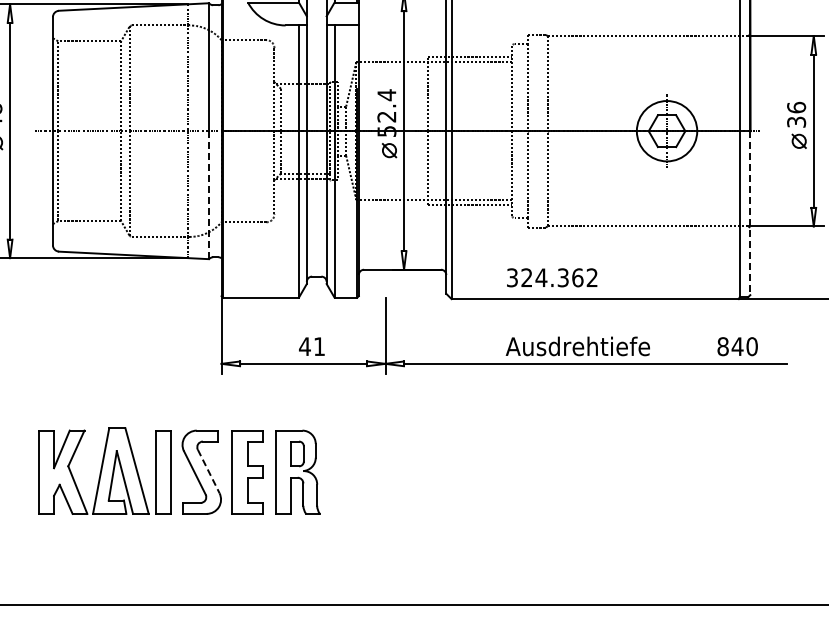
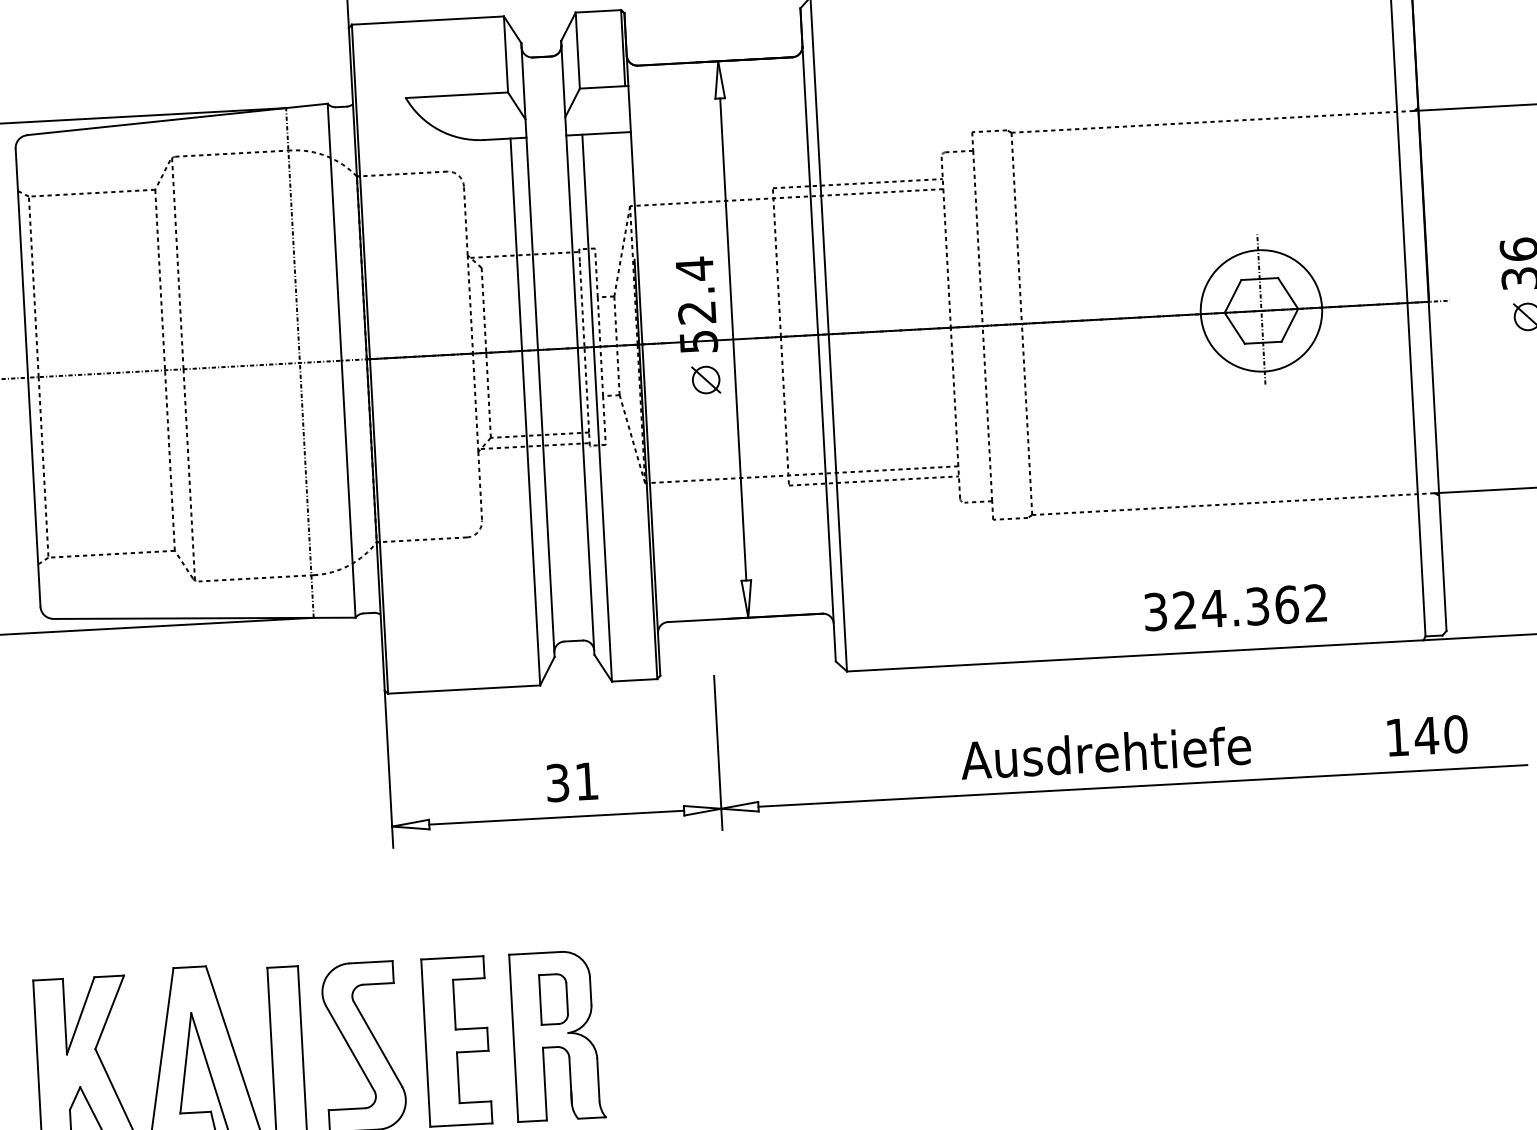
line: (209, 195) -> (349, 489), dashed -> solid
line: (750, 213) -> (1437, 467), dashed -> solid
text: (552, 277) -> (1236, 606), moved
text: (304, 346) -> (556, 782), 41 -> 31
text: (722, 346) -> (1396, 737), 840 -> 140
line: (208, 471) -> (377, 1044), dashed -> solid

